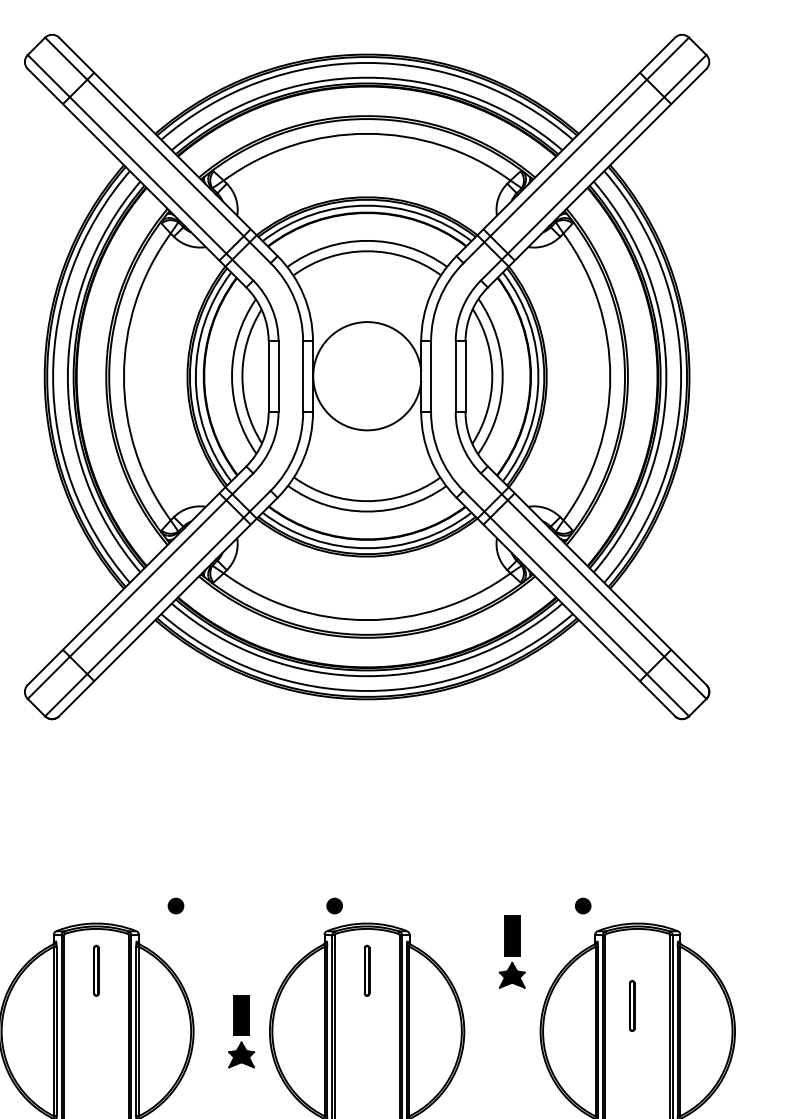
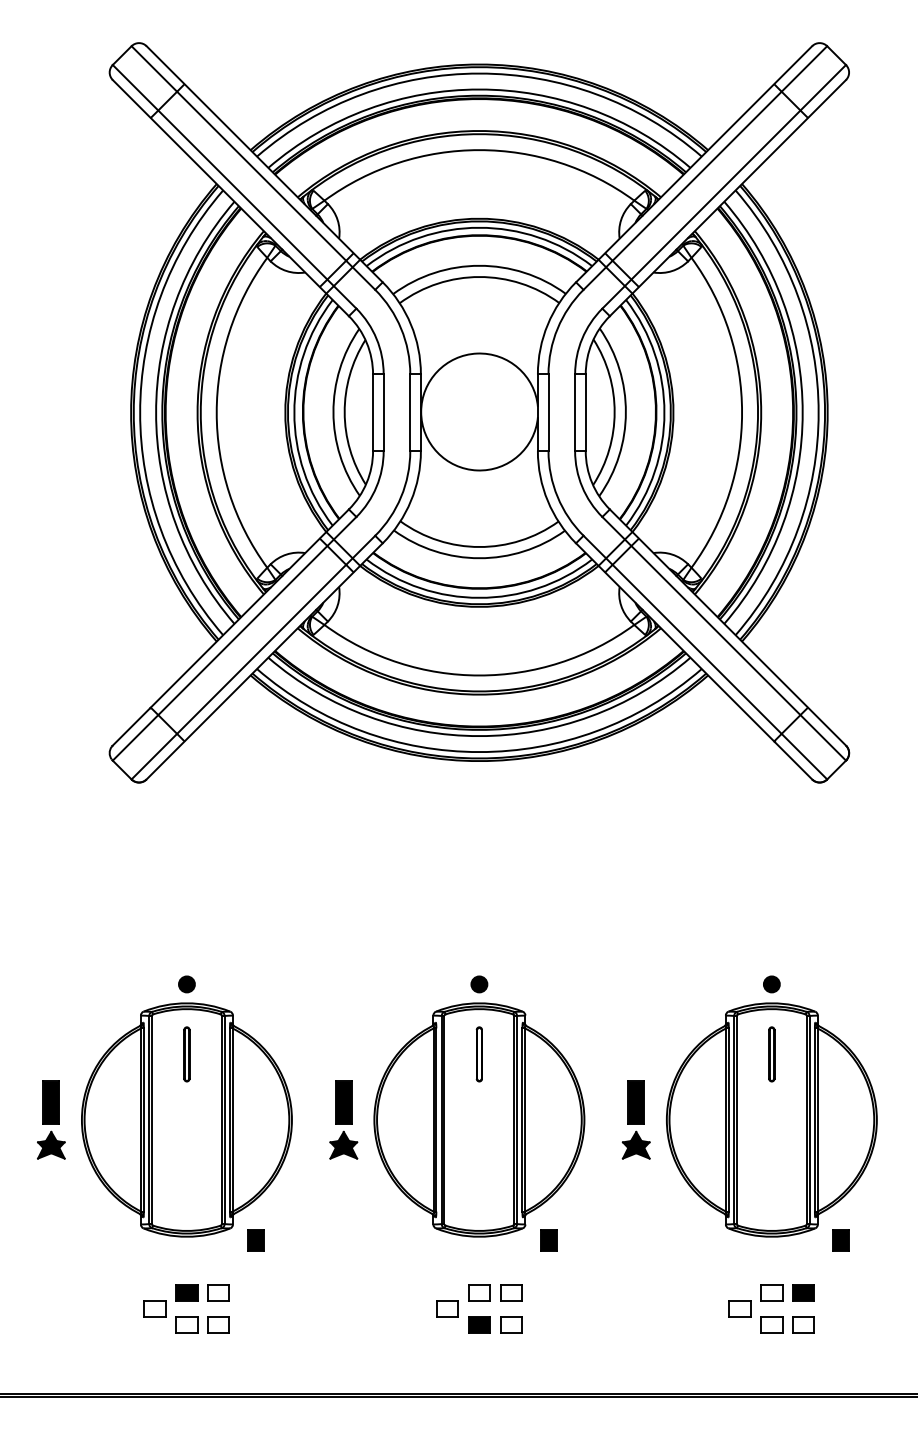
part: (175, 906) -> (186, 984), moved
part: (334, 906) -> (479, 984), moved
part: (582, 906) -> (771, 984), moved
part: (511, 951) -> (635, 1119), moved
part: (631, 1006) -> (771, 1054), moved

